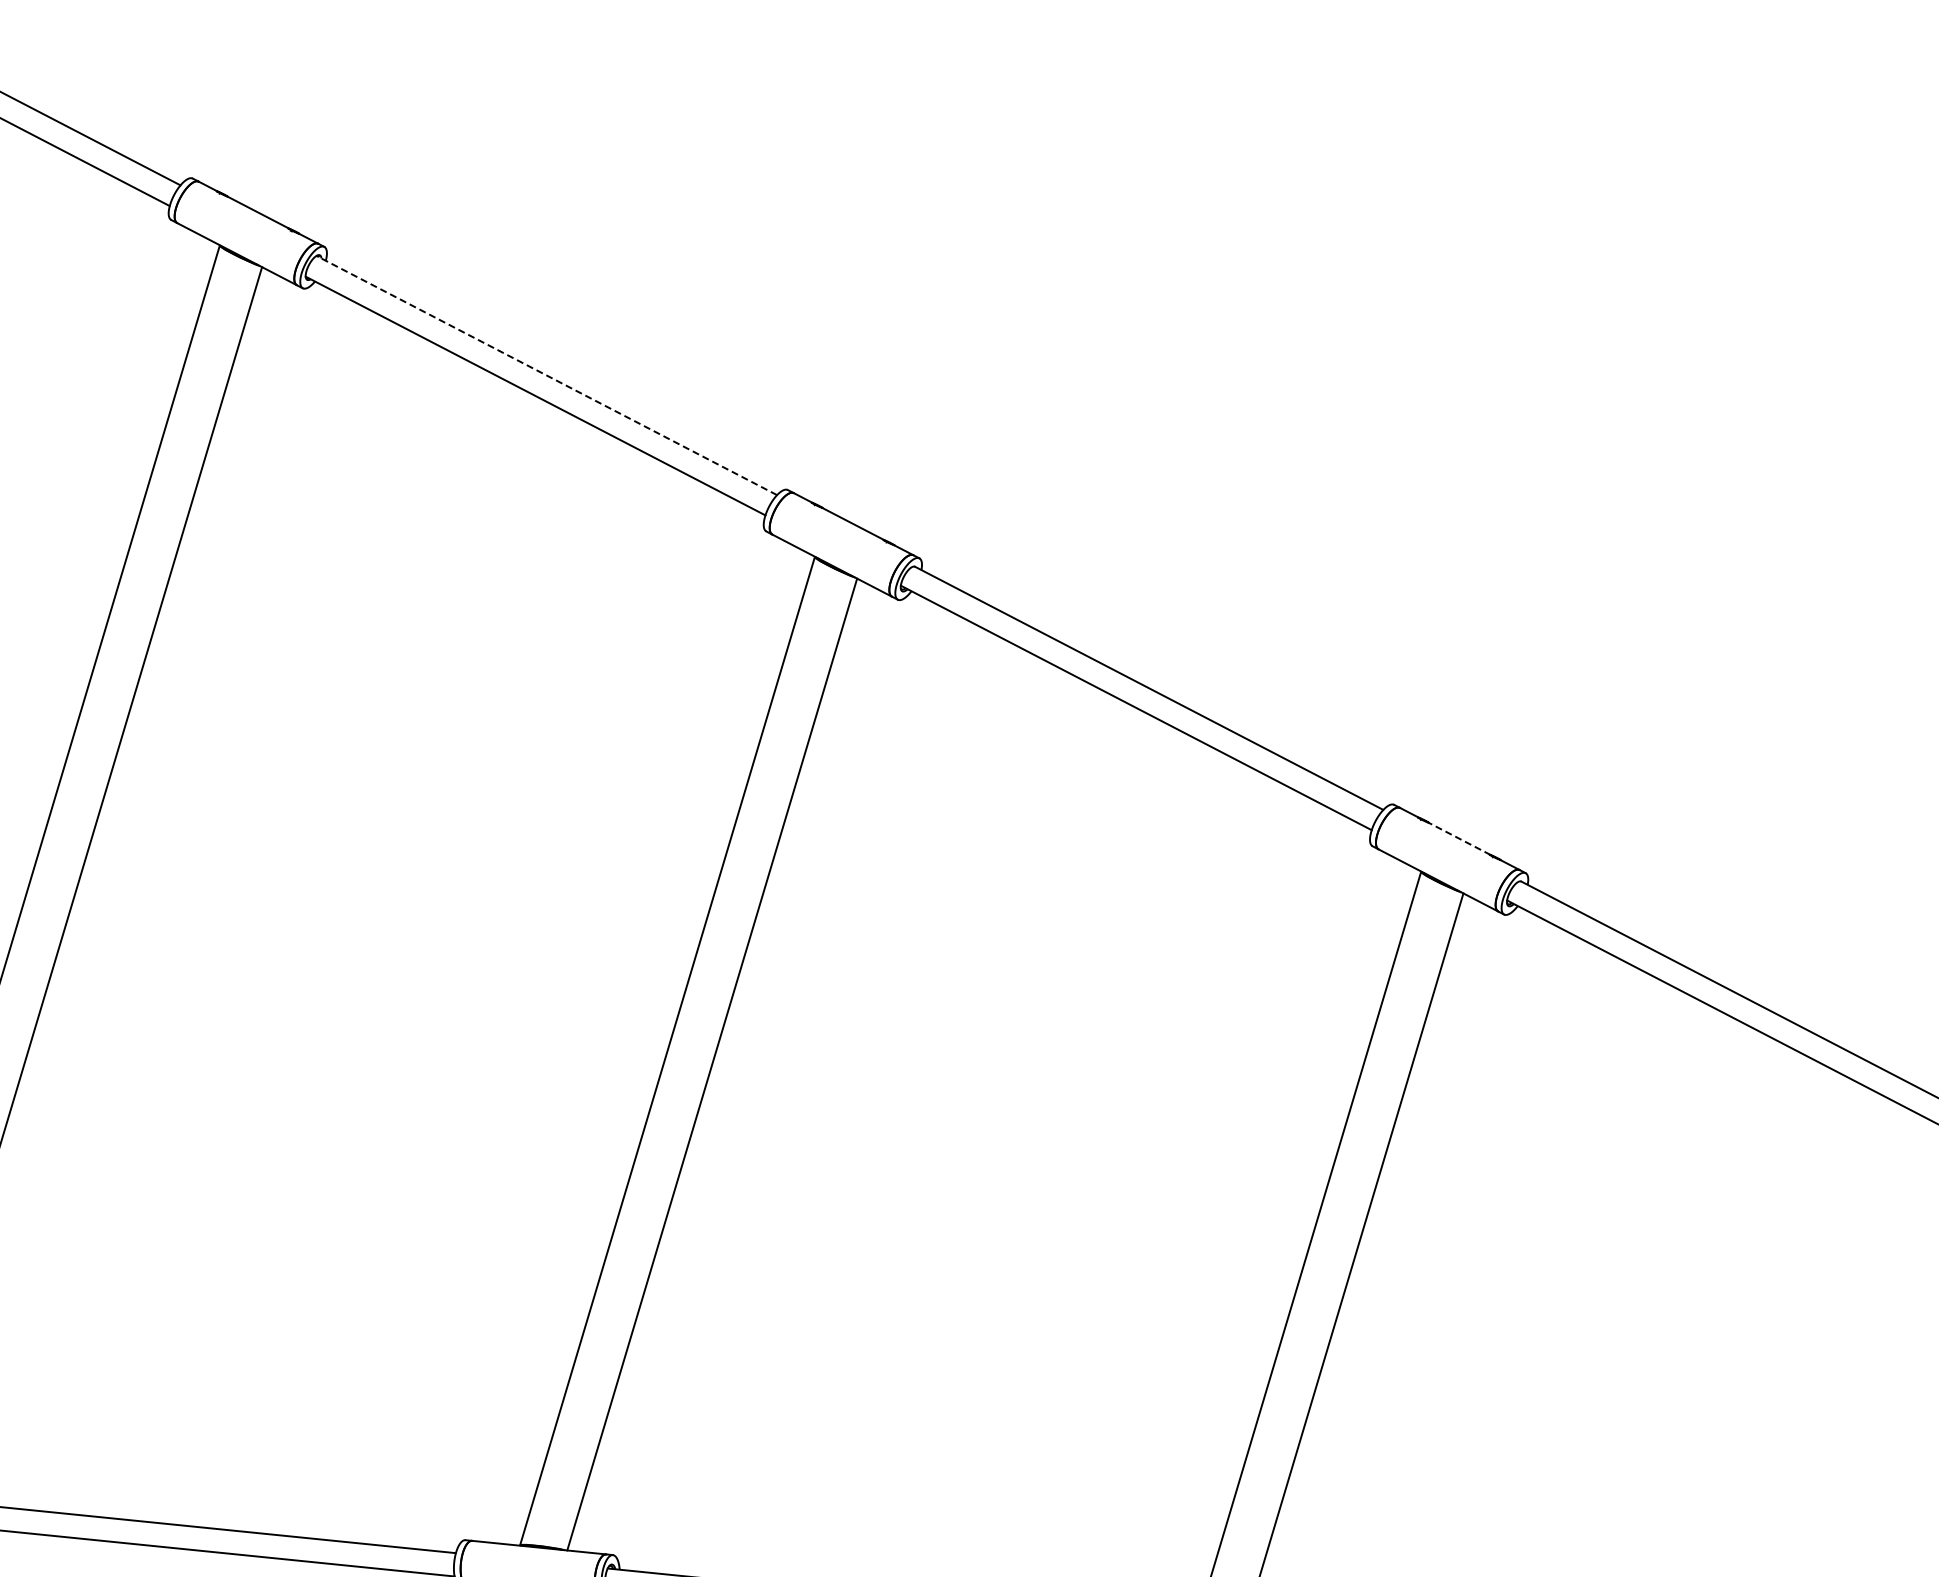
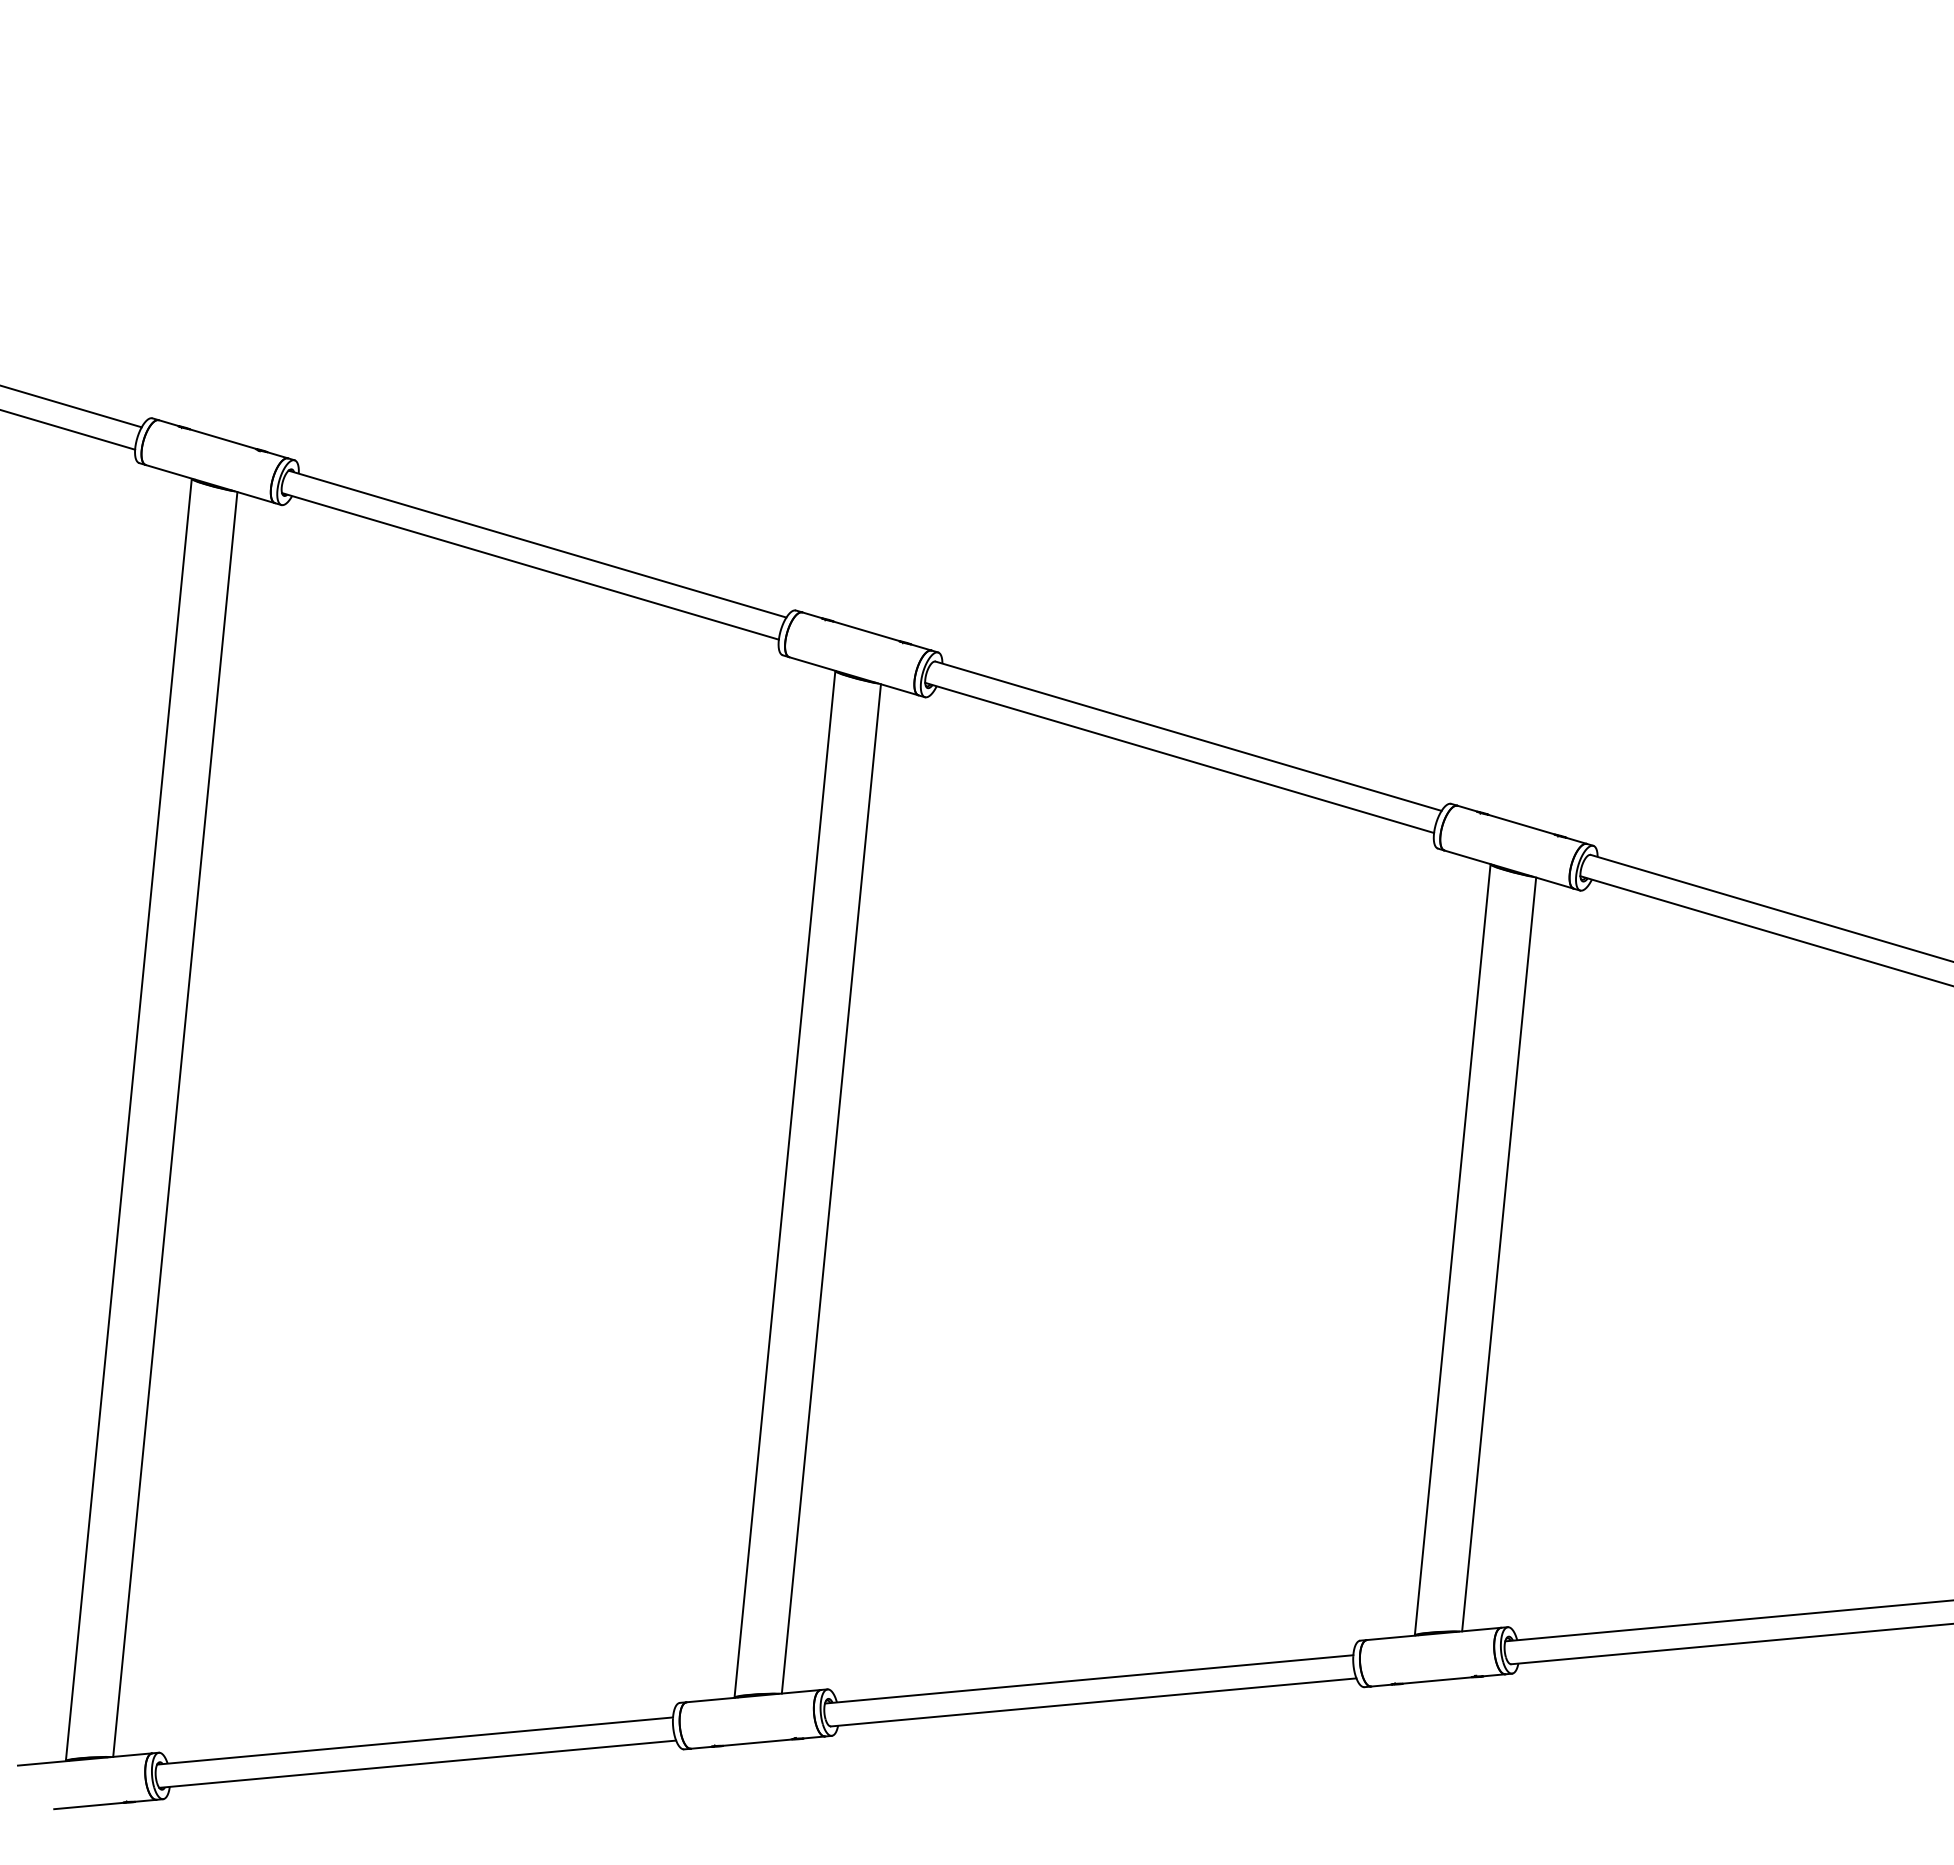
line: (546, 375) -> (537, 544), dashed -> solid
line: (1459, 838) -> (1521, 824), dashed -> solid

